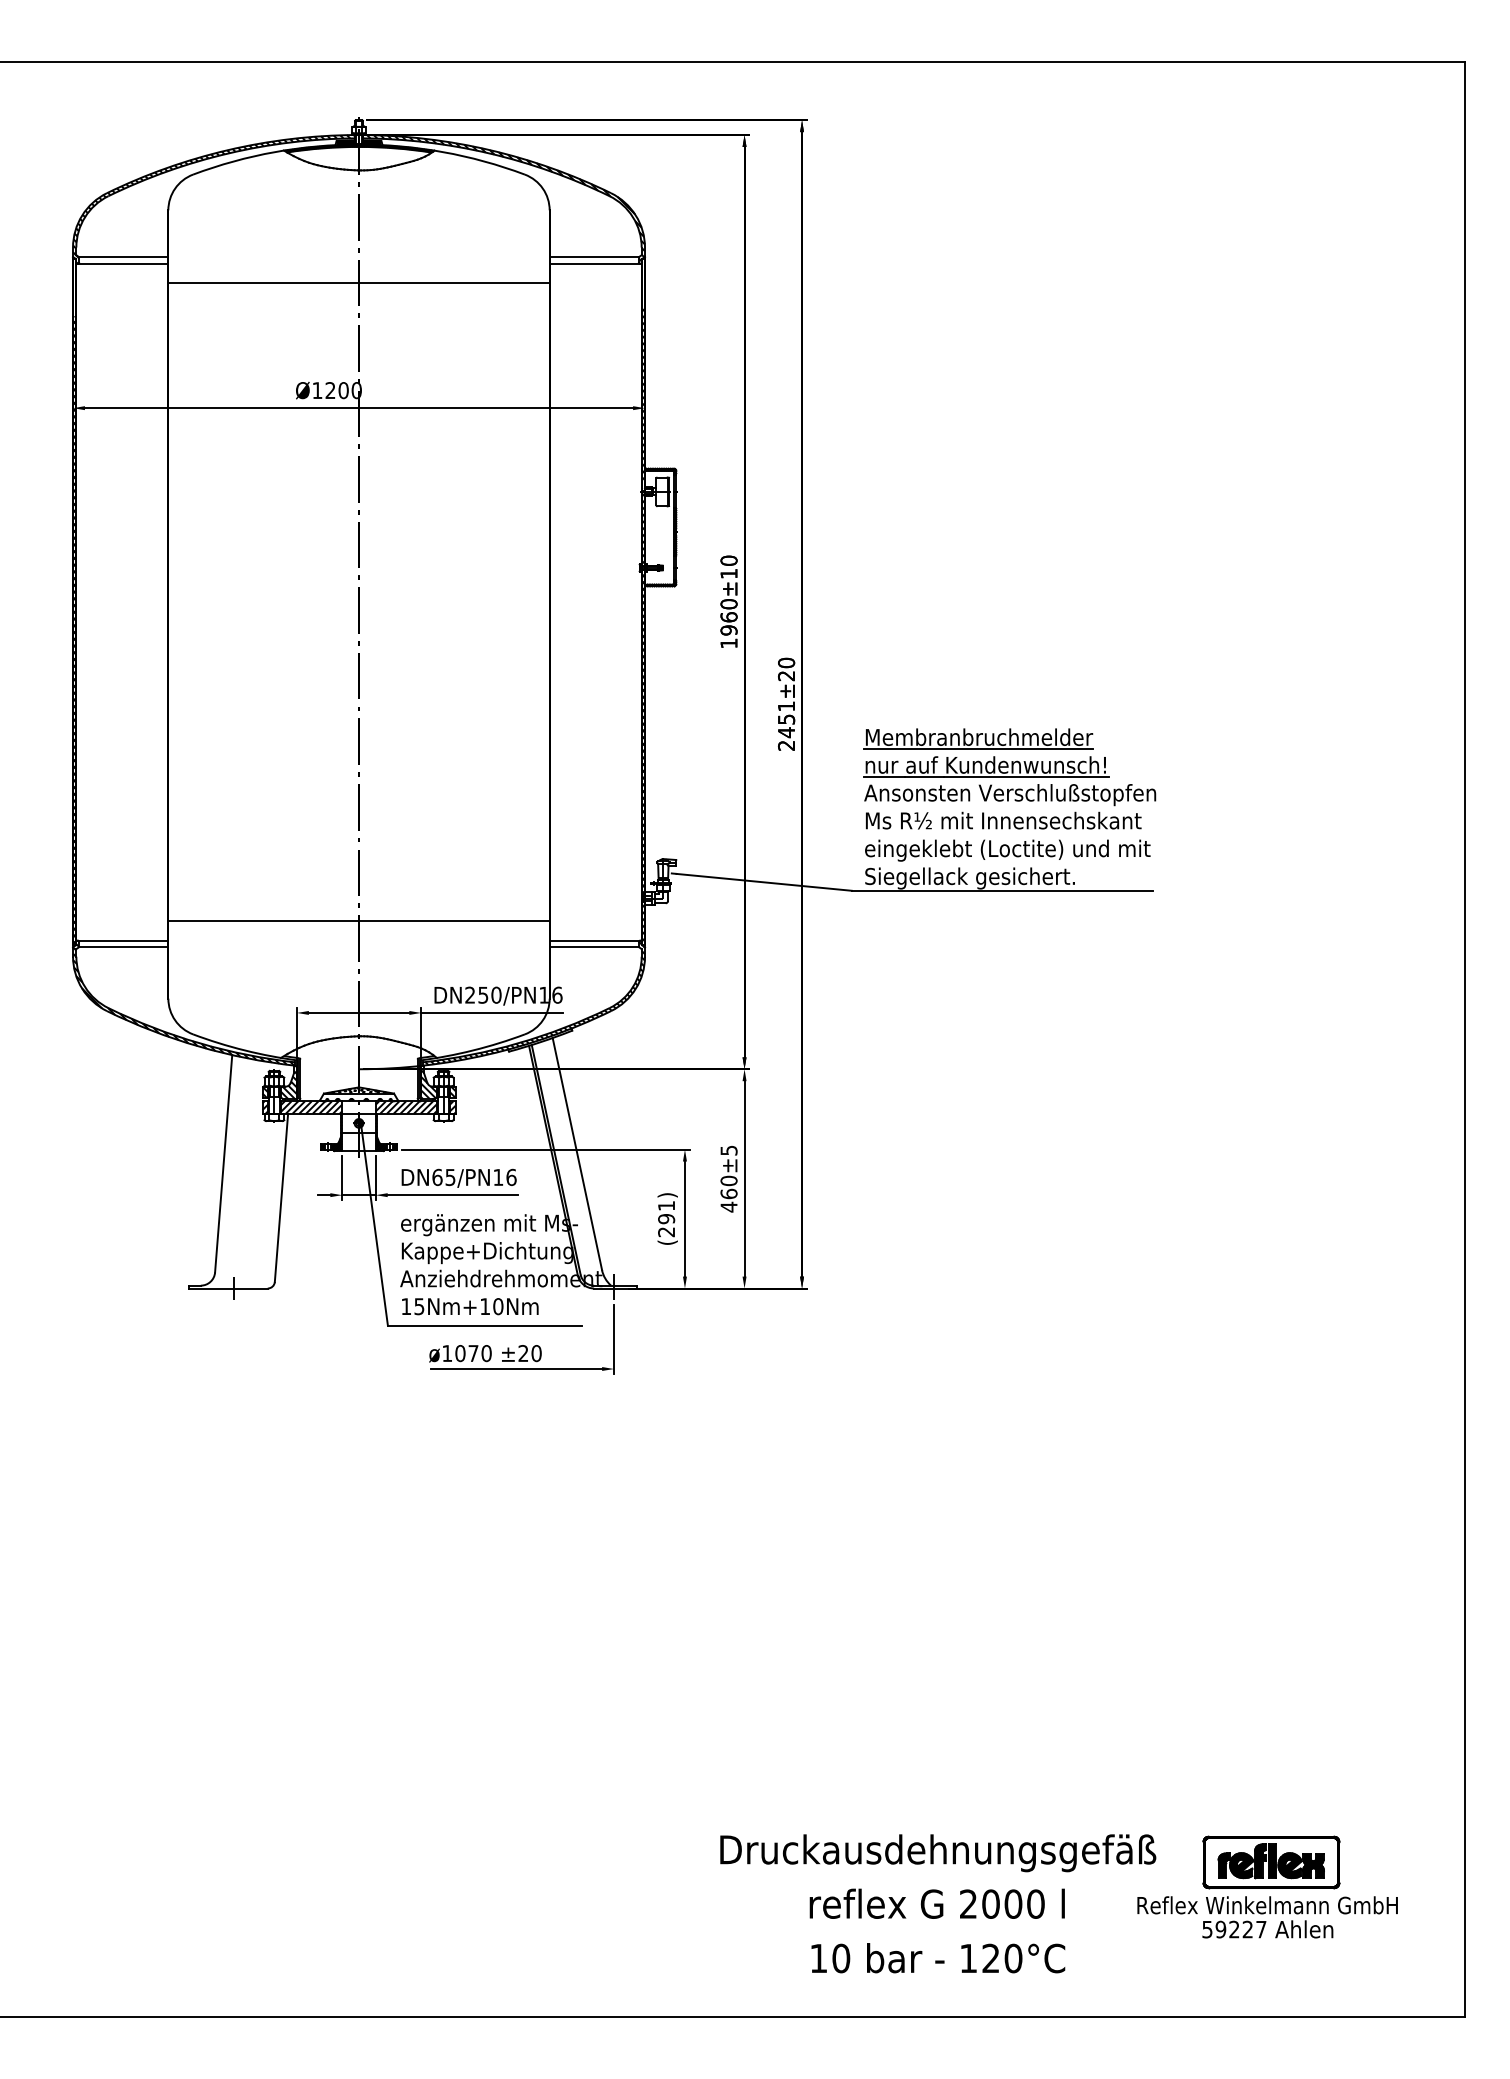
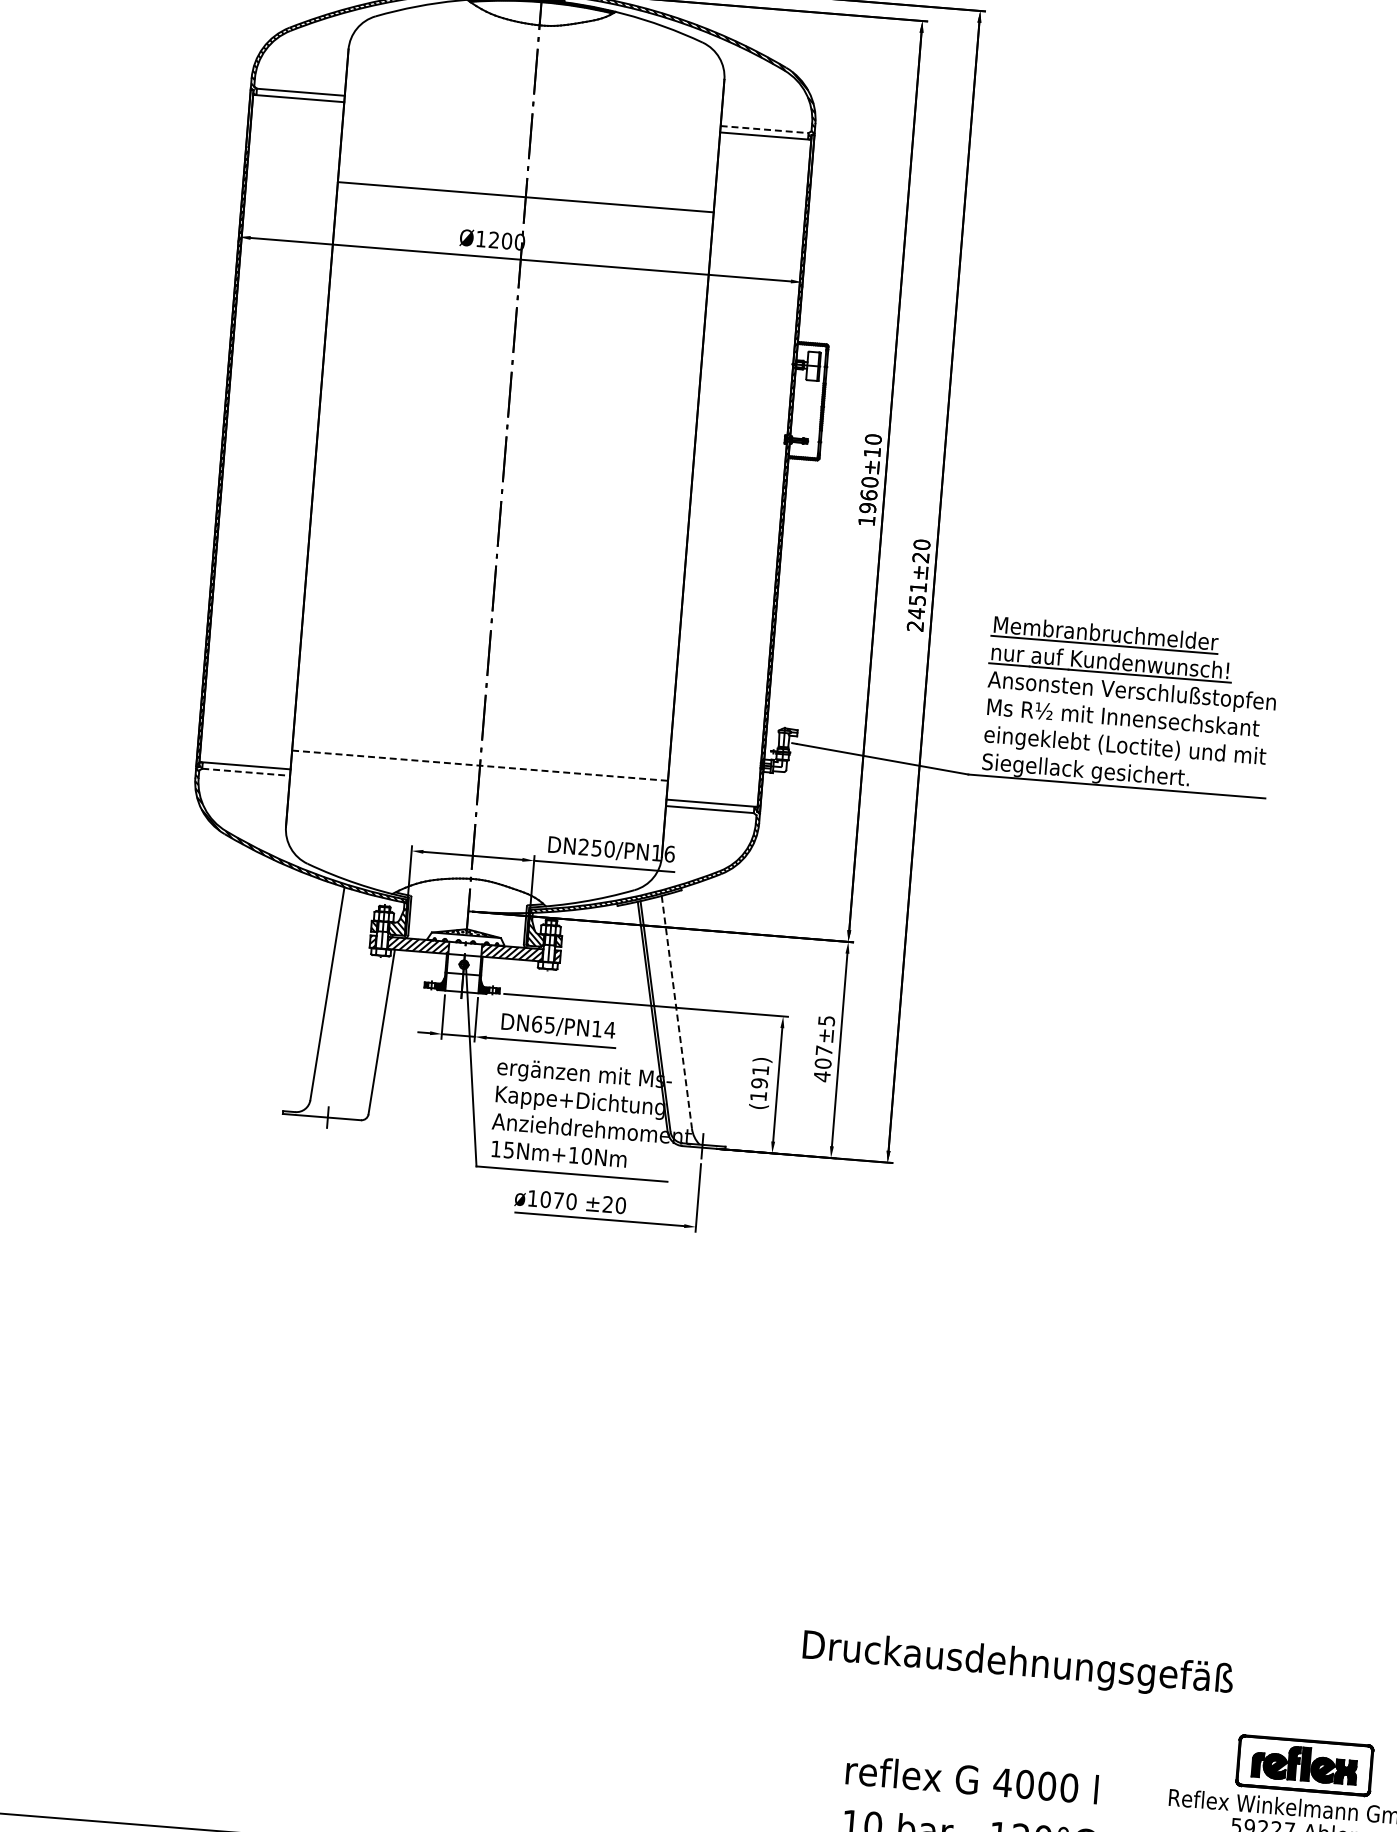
line: (594, 257) -> (764, 129), solid -> dashed
line: (358, 282) -> (525, 196), moved
line: (359, 921) -> (480, 765), solid -> dashed
line: (123, 947) -> (245, 772), solid -> dashed
line: (577, 1154) -> (676, 1012), solid -> dashed
text: (511, 1177) -> (610, 1030), DN65/PN16 -> DN65/PN14
text: (728, 1187) -> (823, 1057), 460 -> 407
text: (666, 1232) -> (758, 1096), (291) -> (191)
text: (938, 1853) -> (1018, 1665), moved
text: (968, 1903) -> (1002, 1782), 2000 -> 4000

